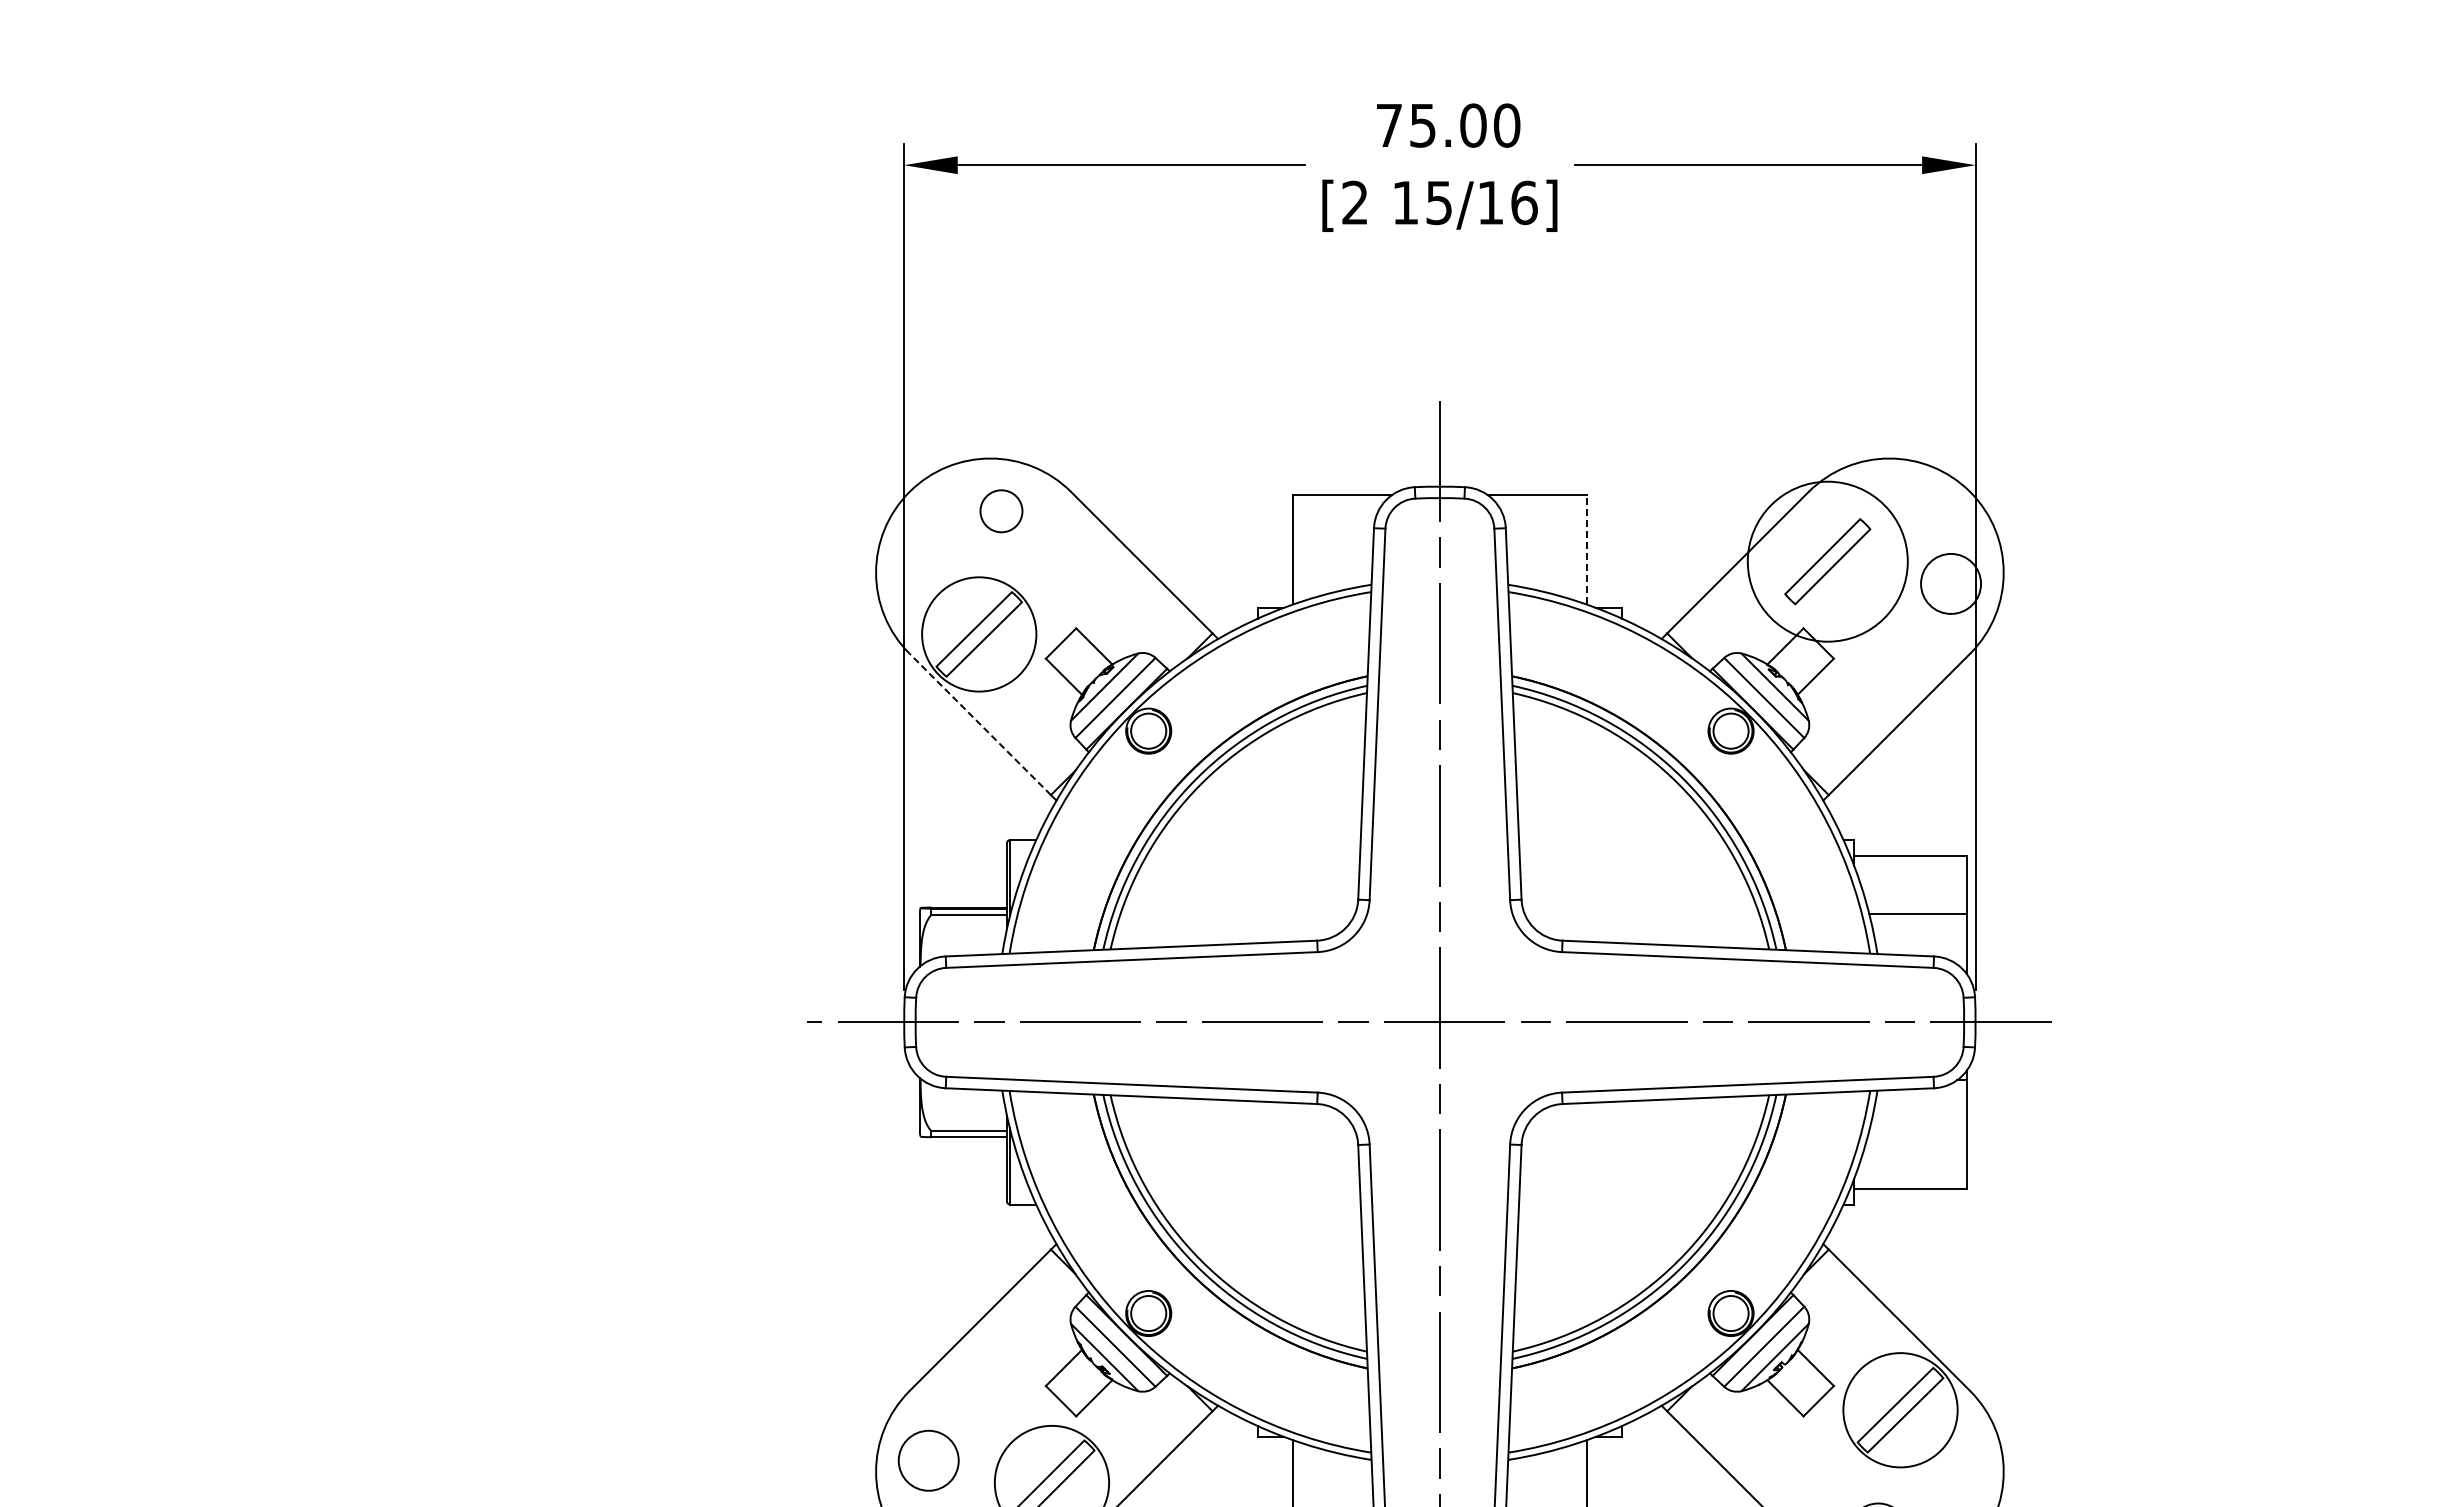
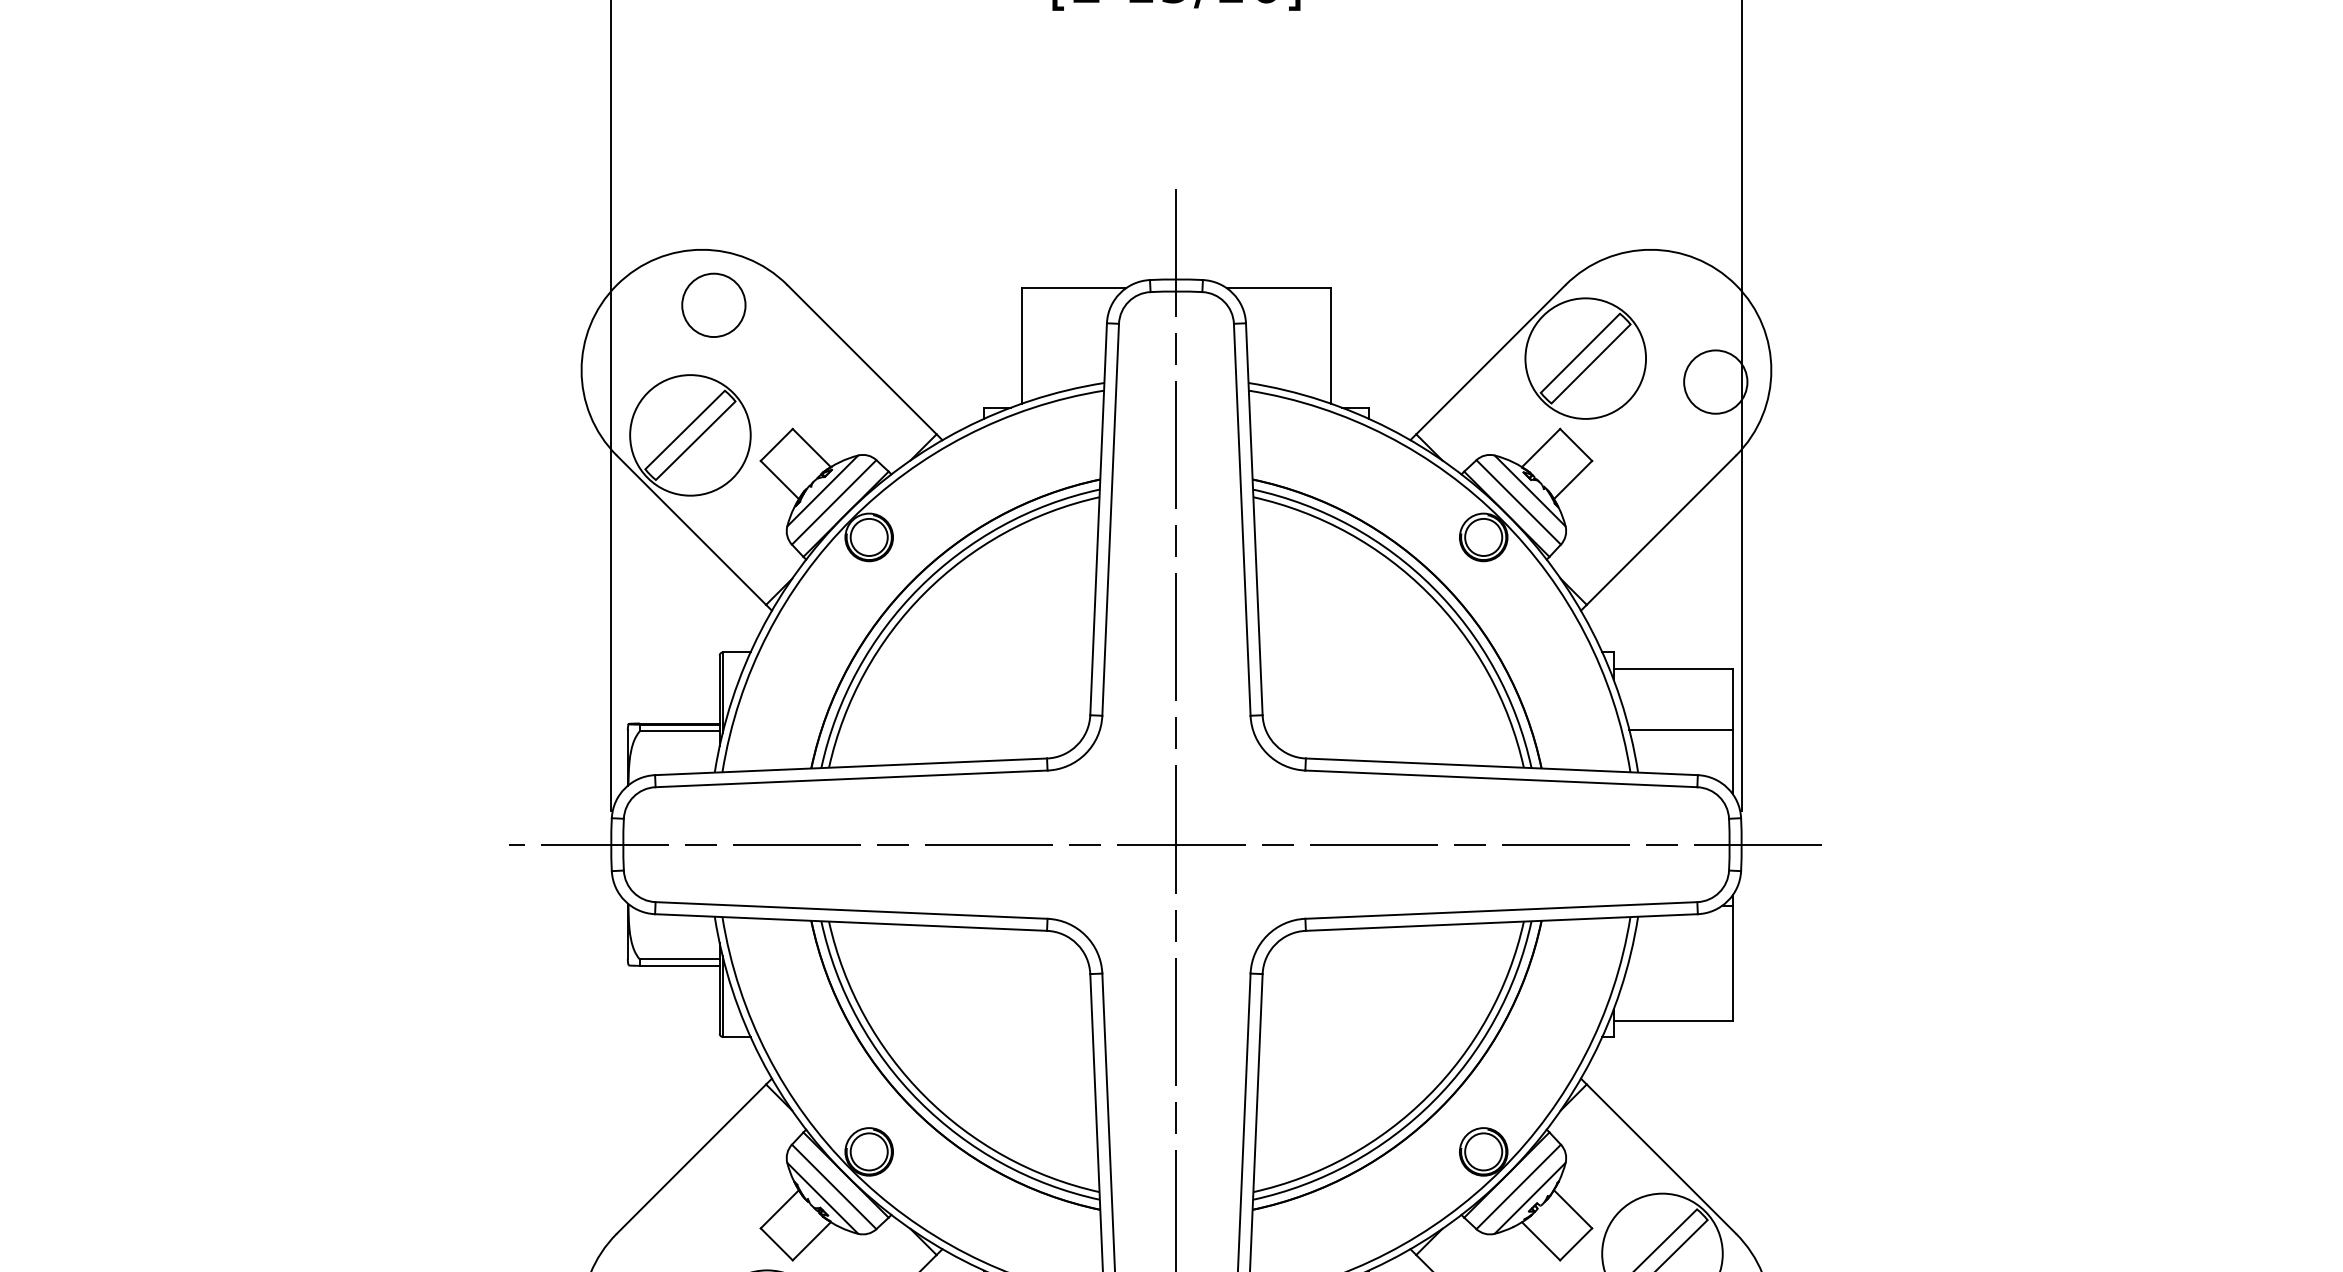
circle: (1001, 511) -> (713, 305), size x1.43
line: (1586, 549) -> (1331, 345), dashed -> solid
circle: (1827, 561) -> (1585, 358), size x0.71
line: (979, 724) -> (690, 530), dashed -> solid

